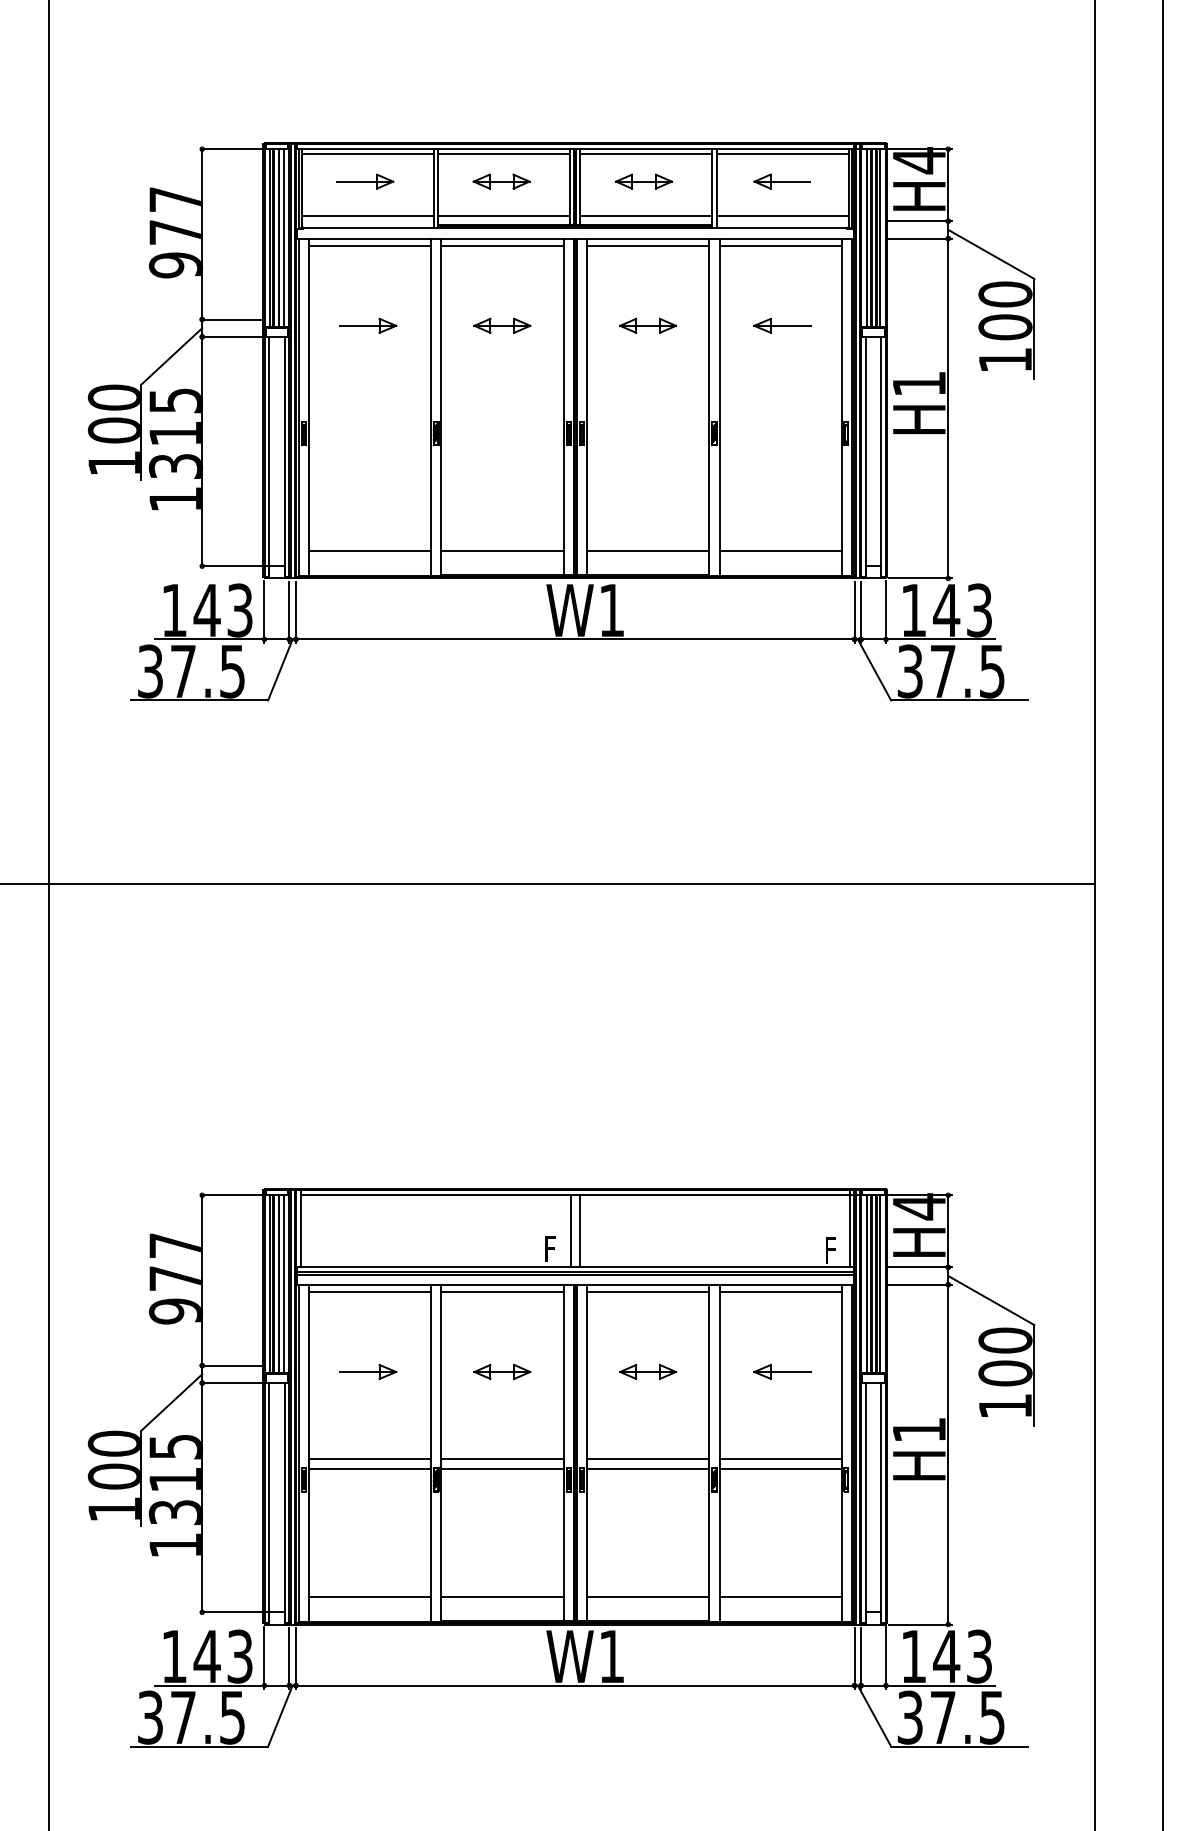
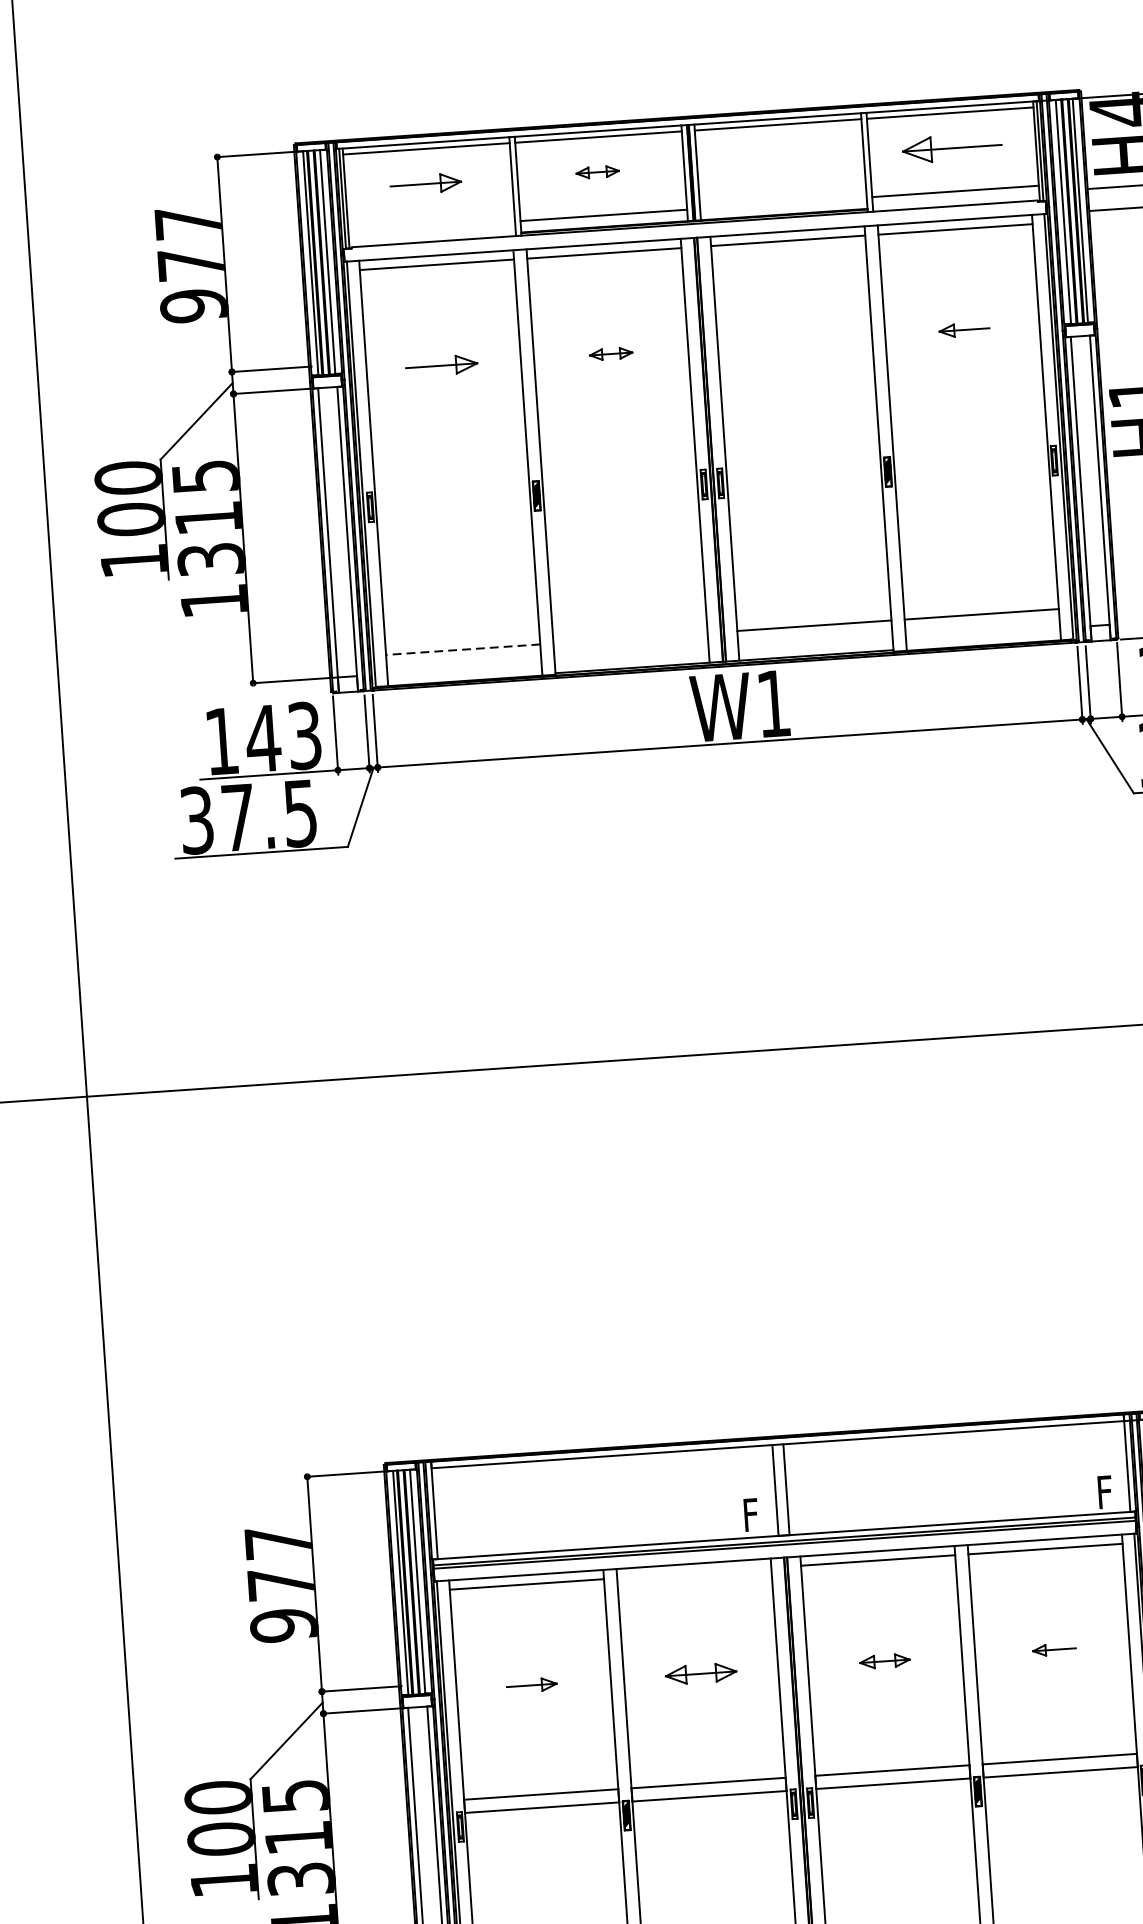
part: (501, 181) -> (597, 172), size x0.6
part: (643, 181) -> (776, 159), removed
part: (781, 181) -> (950, 148), size x1.4
line: (367, 215) -> (431, 226), removed
line: (646, 215) -> (783, 202), removed
part: (502, 325) -> (611, 353), size x0.6
part: (648, 325) -> (795, 341), removed
part: (782, 325) -> (964, 329), size x0.7
line: (369, 551) -> (462, 650), solid -> dashed
line: (502, 551) -> (630, 638), removed
line: (502, 1292) -> (694, 1573), removed
part: (368, 1371) -> (532, 1684), size x0.7
part: (647, 1371) -> (884, 1660), size x0.7
part: (782, 1371) -> (1054, 1649), size x0.6

